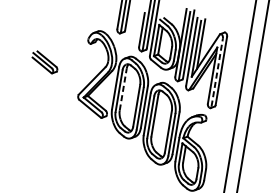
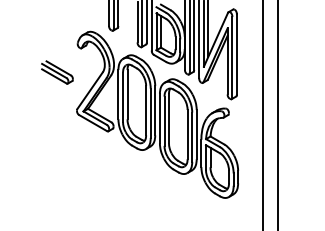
part: (45, 62) -> (57, 72), moved
line: (217, 72) -> (232, 56), dashed -> solid
line: (123, 89) -> (127, 94), dashed -> solid

